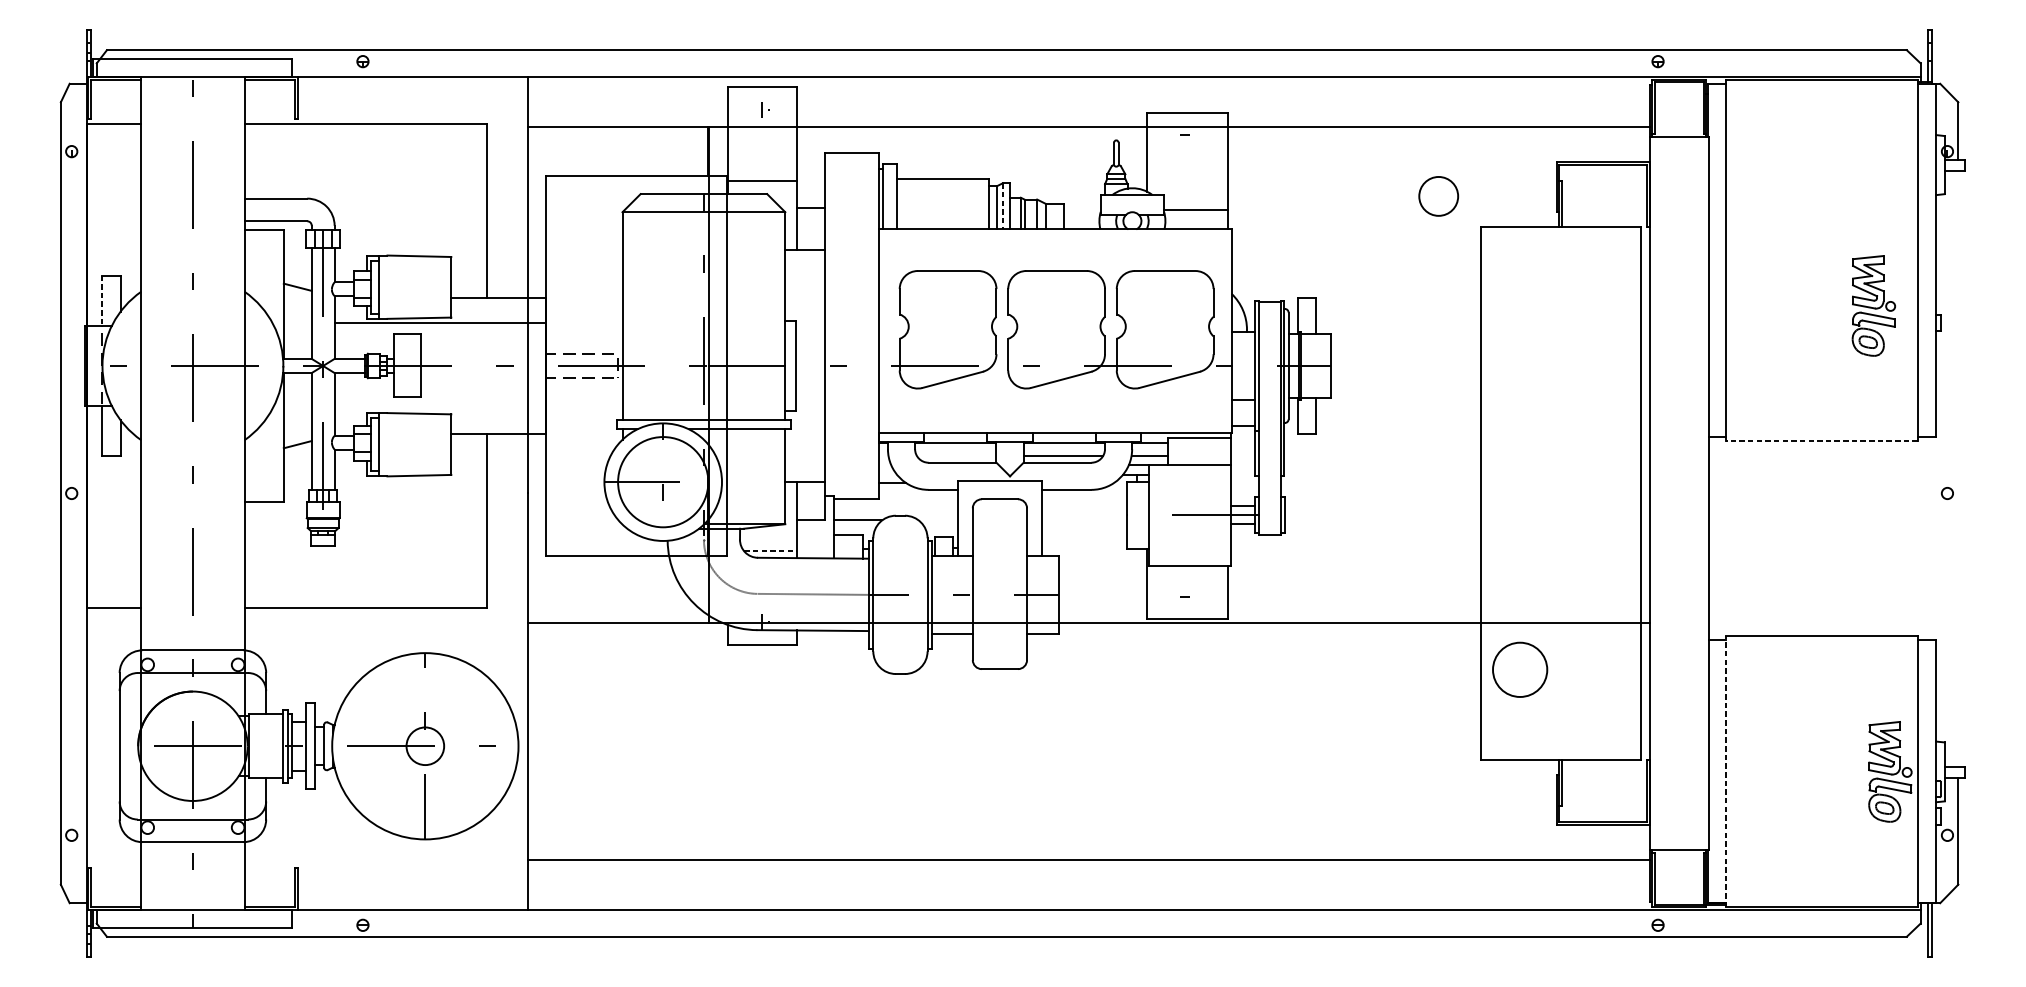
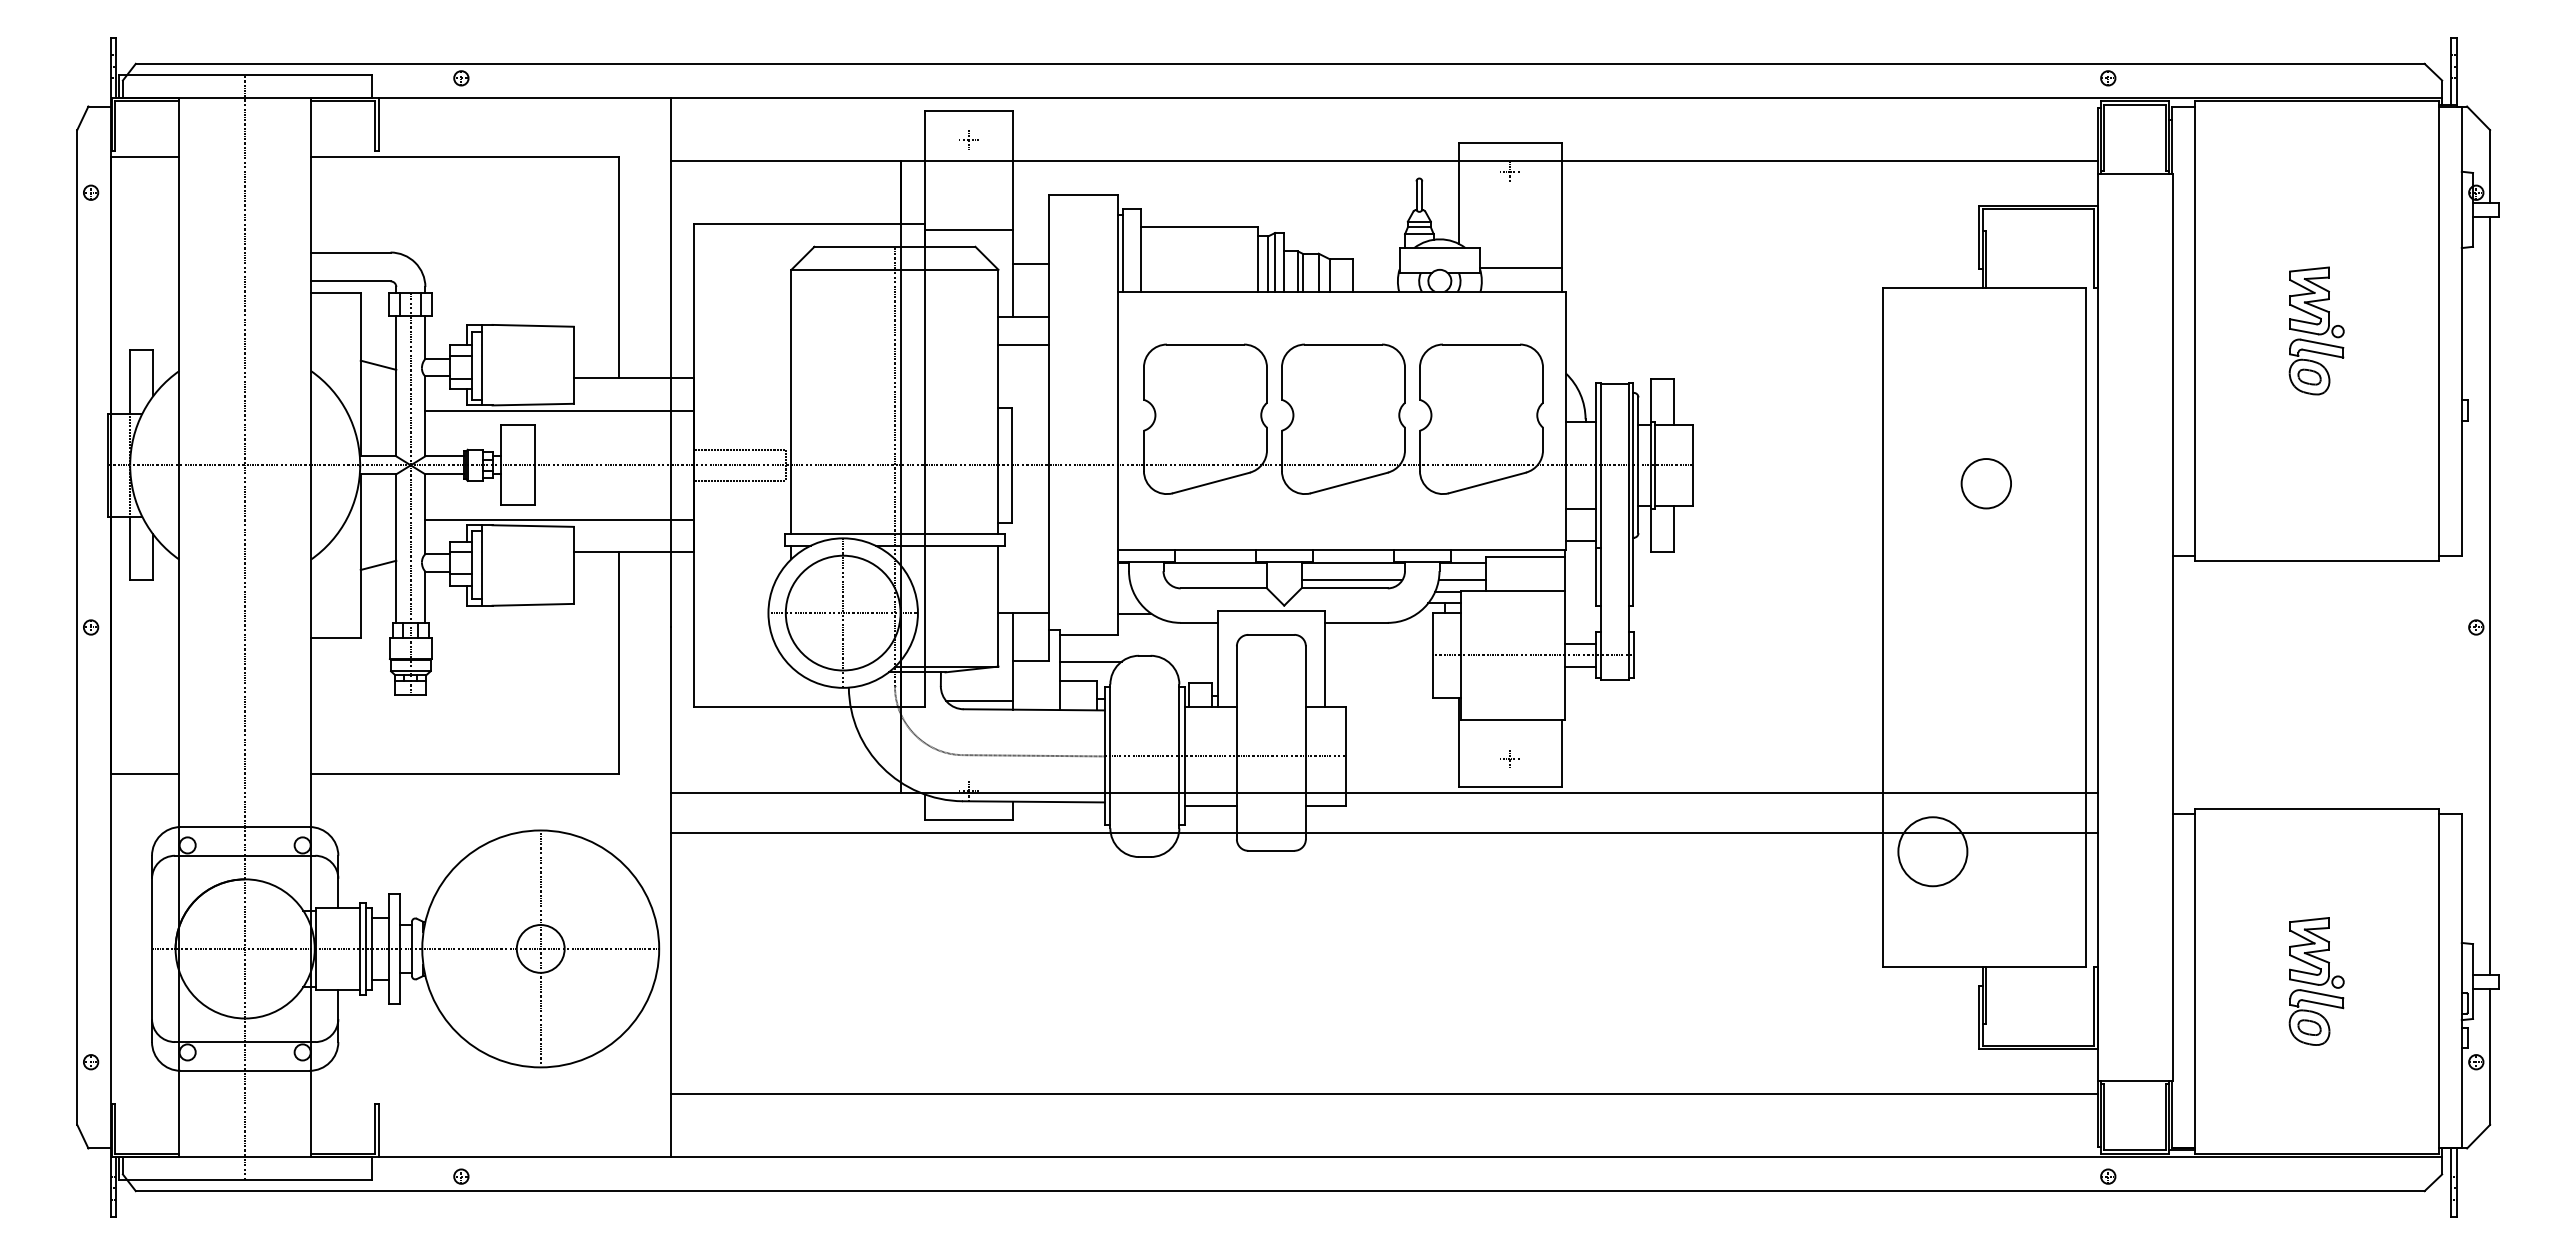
circle: (1438, 196) -> (1985, 483), moved
line: (1003, 206) -> (1275, 262), dashed -> solid
line: (804, 270) -> (1023, 344), added
line: (102, 300) -> (130, 382), dashed -> solid
part: (1873, 305) -> (2316, 330), moved
line: (440, 409) -> (559, 520), added
line: (1821, 441) -> (2316, 561), dashed -> solid
line: (1958, 468) -> (2490, 595), added
line: (771, 551) -> (980, 701), dashed -> solid
line: (1088, 654) -> (1383, 832), added
line: (1725, 771) -> (2194, 981), dashed -> solid
part: (1890, 771) -> (2316, 981), moved

